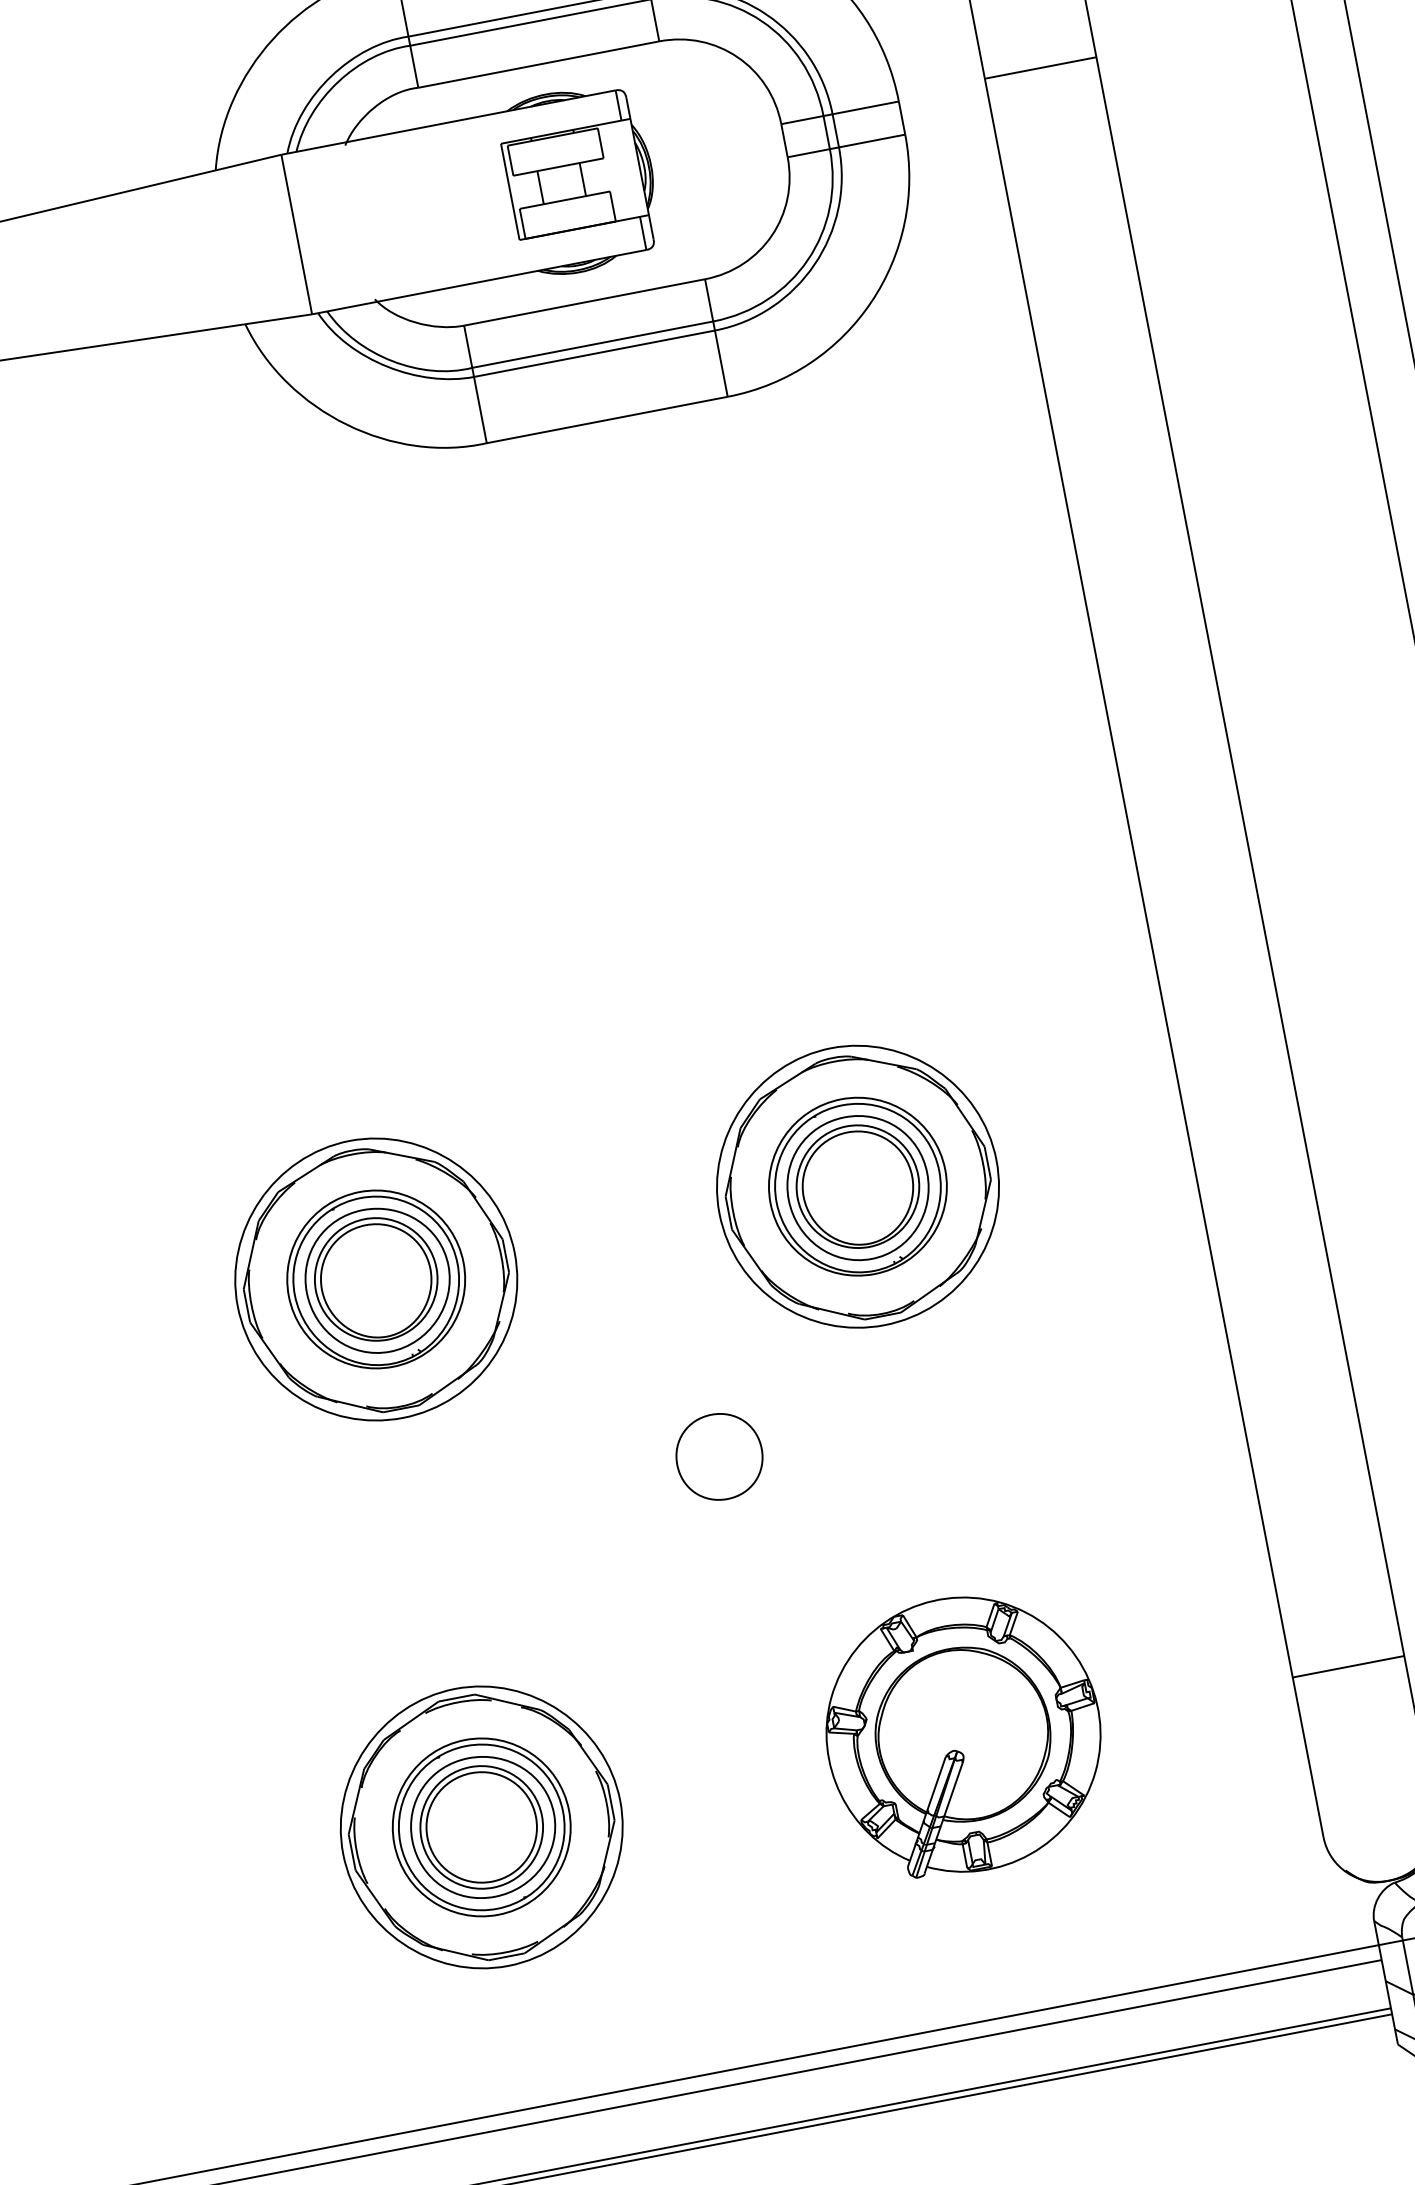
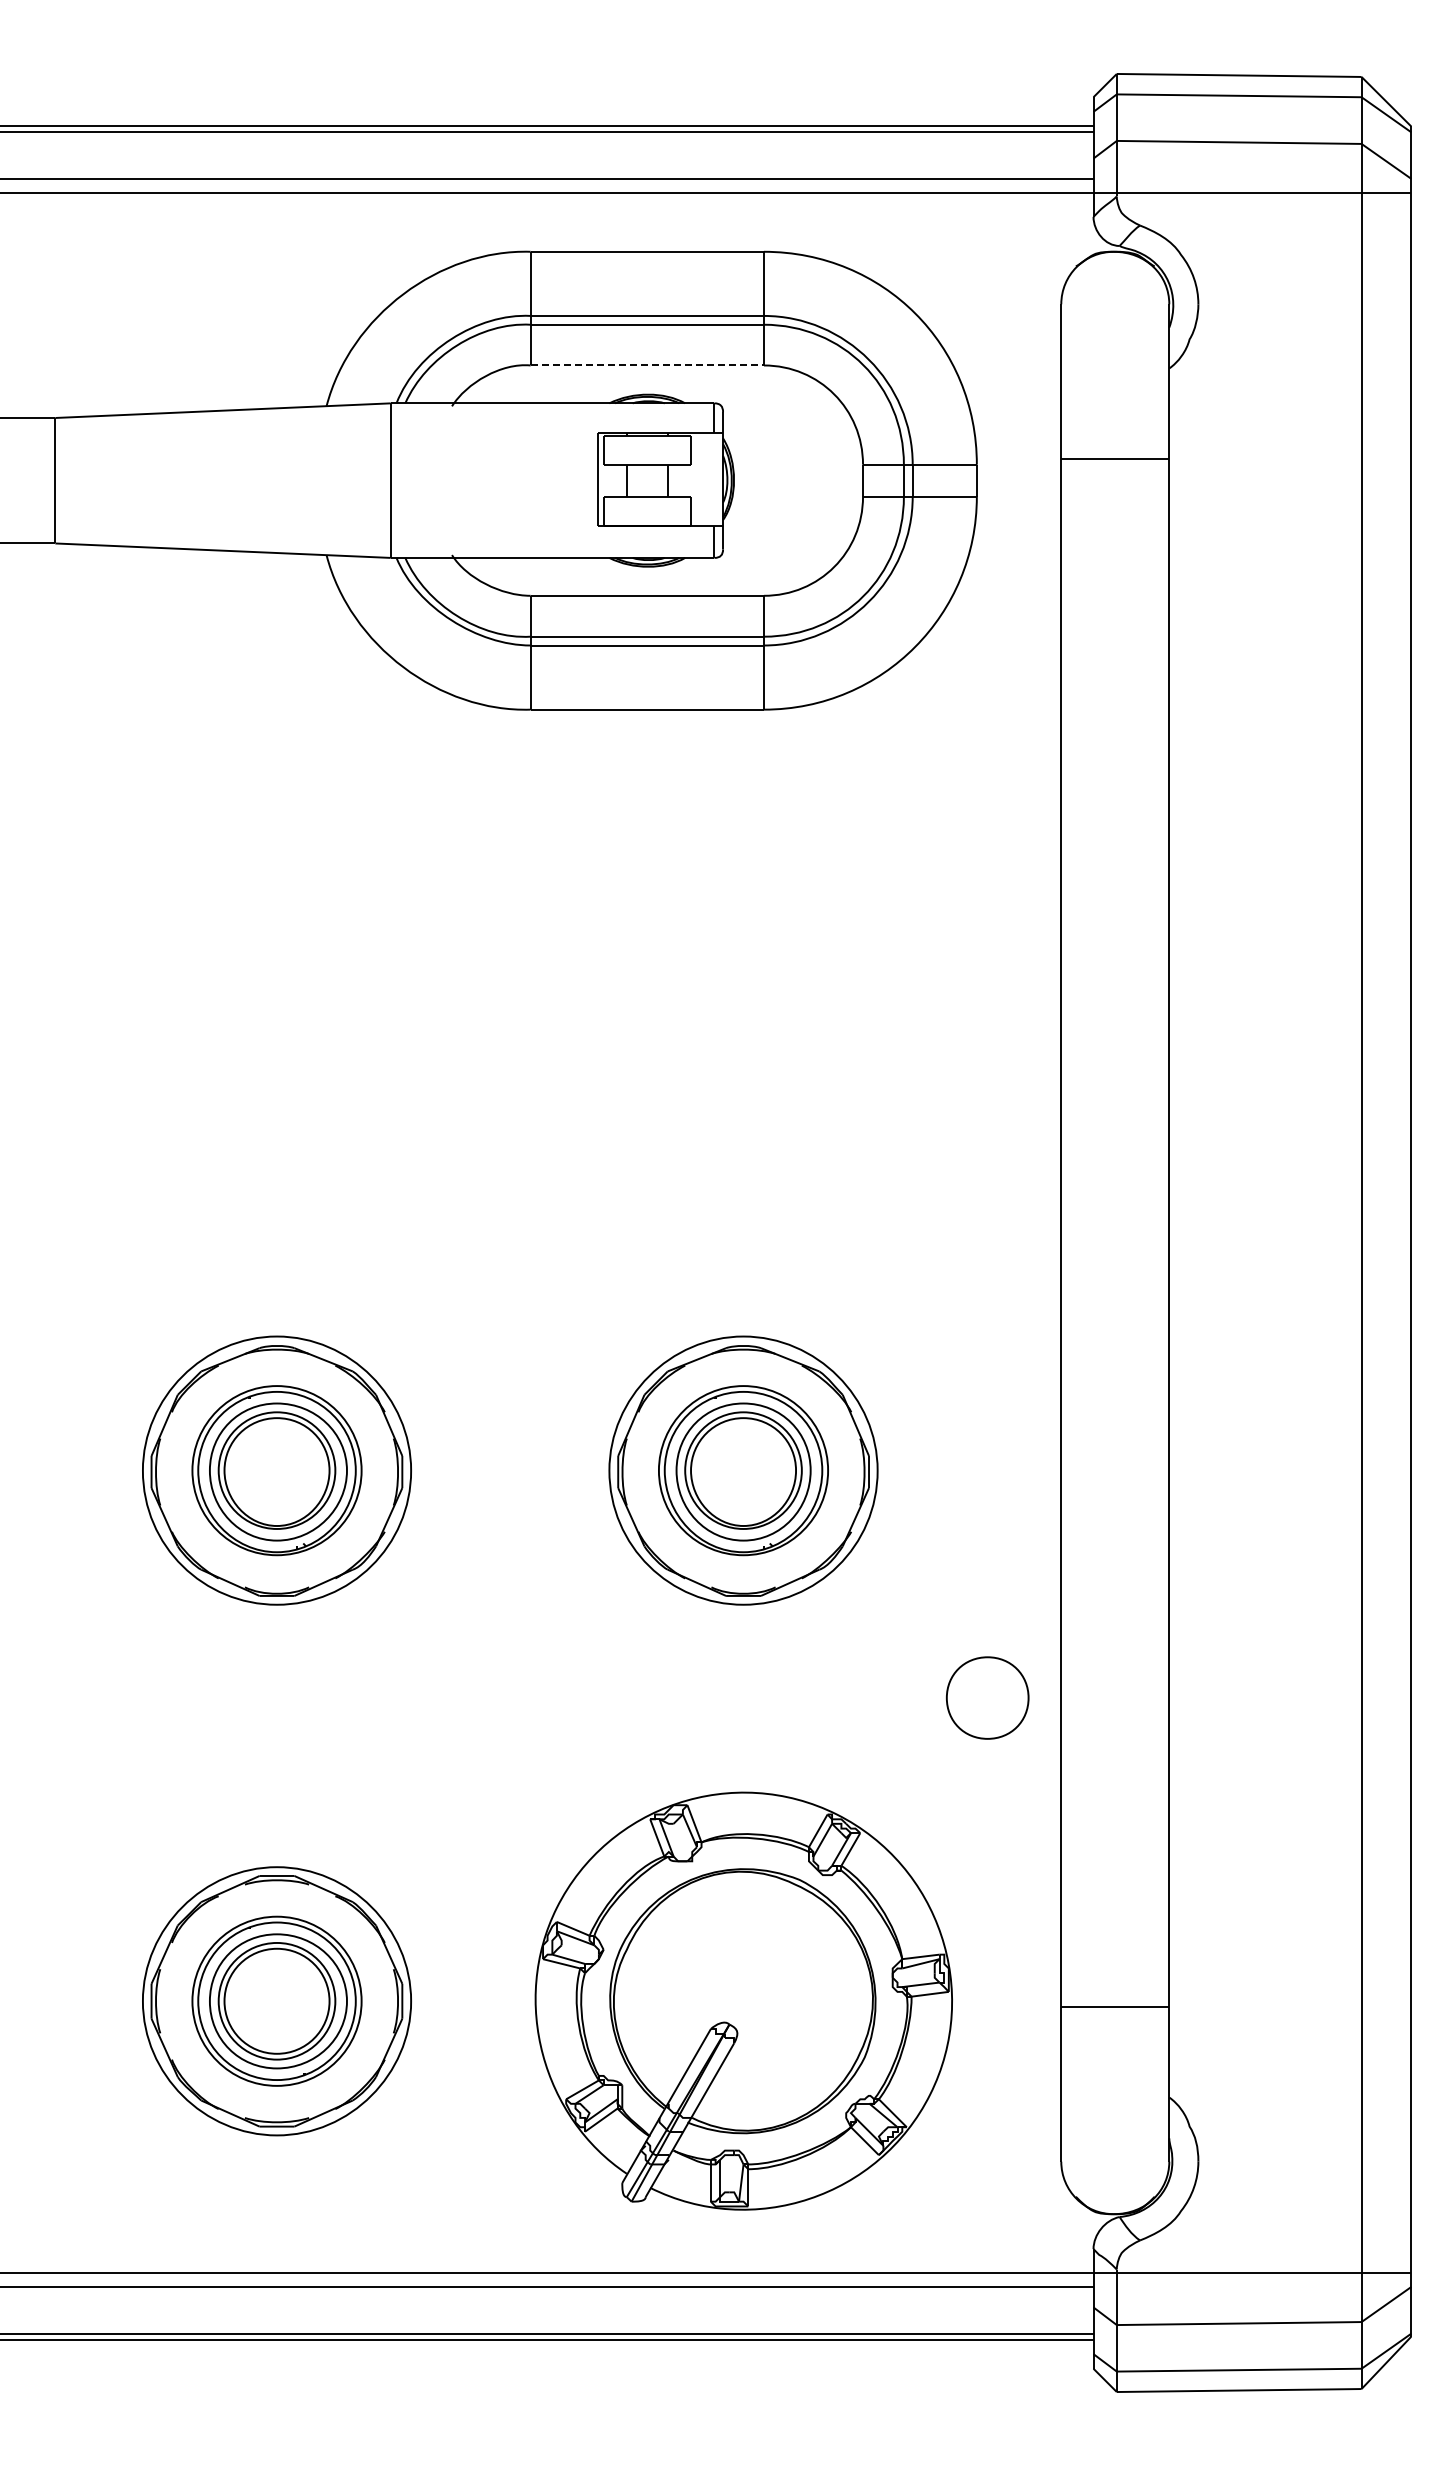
line: (539, 64) -> (647, 365), solid -> dashed
part: (719, 1456) -> (987, 1697), moved
part: (963, 1734) -> (743, 2001), size x1.6

